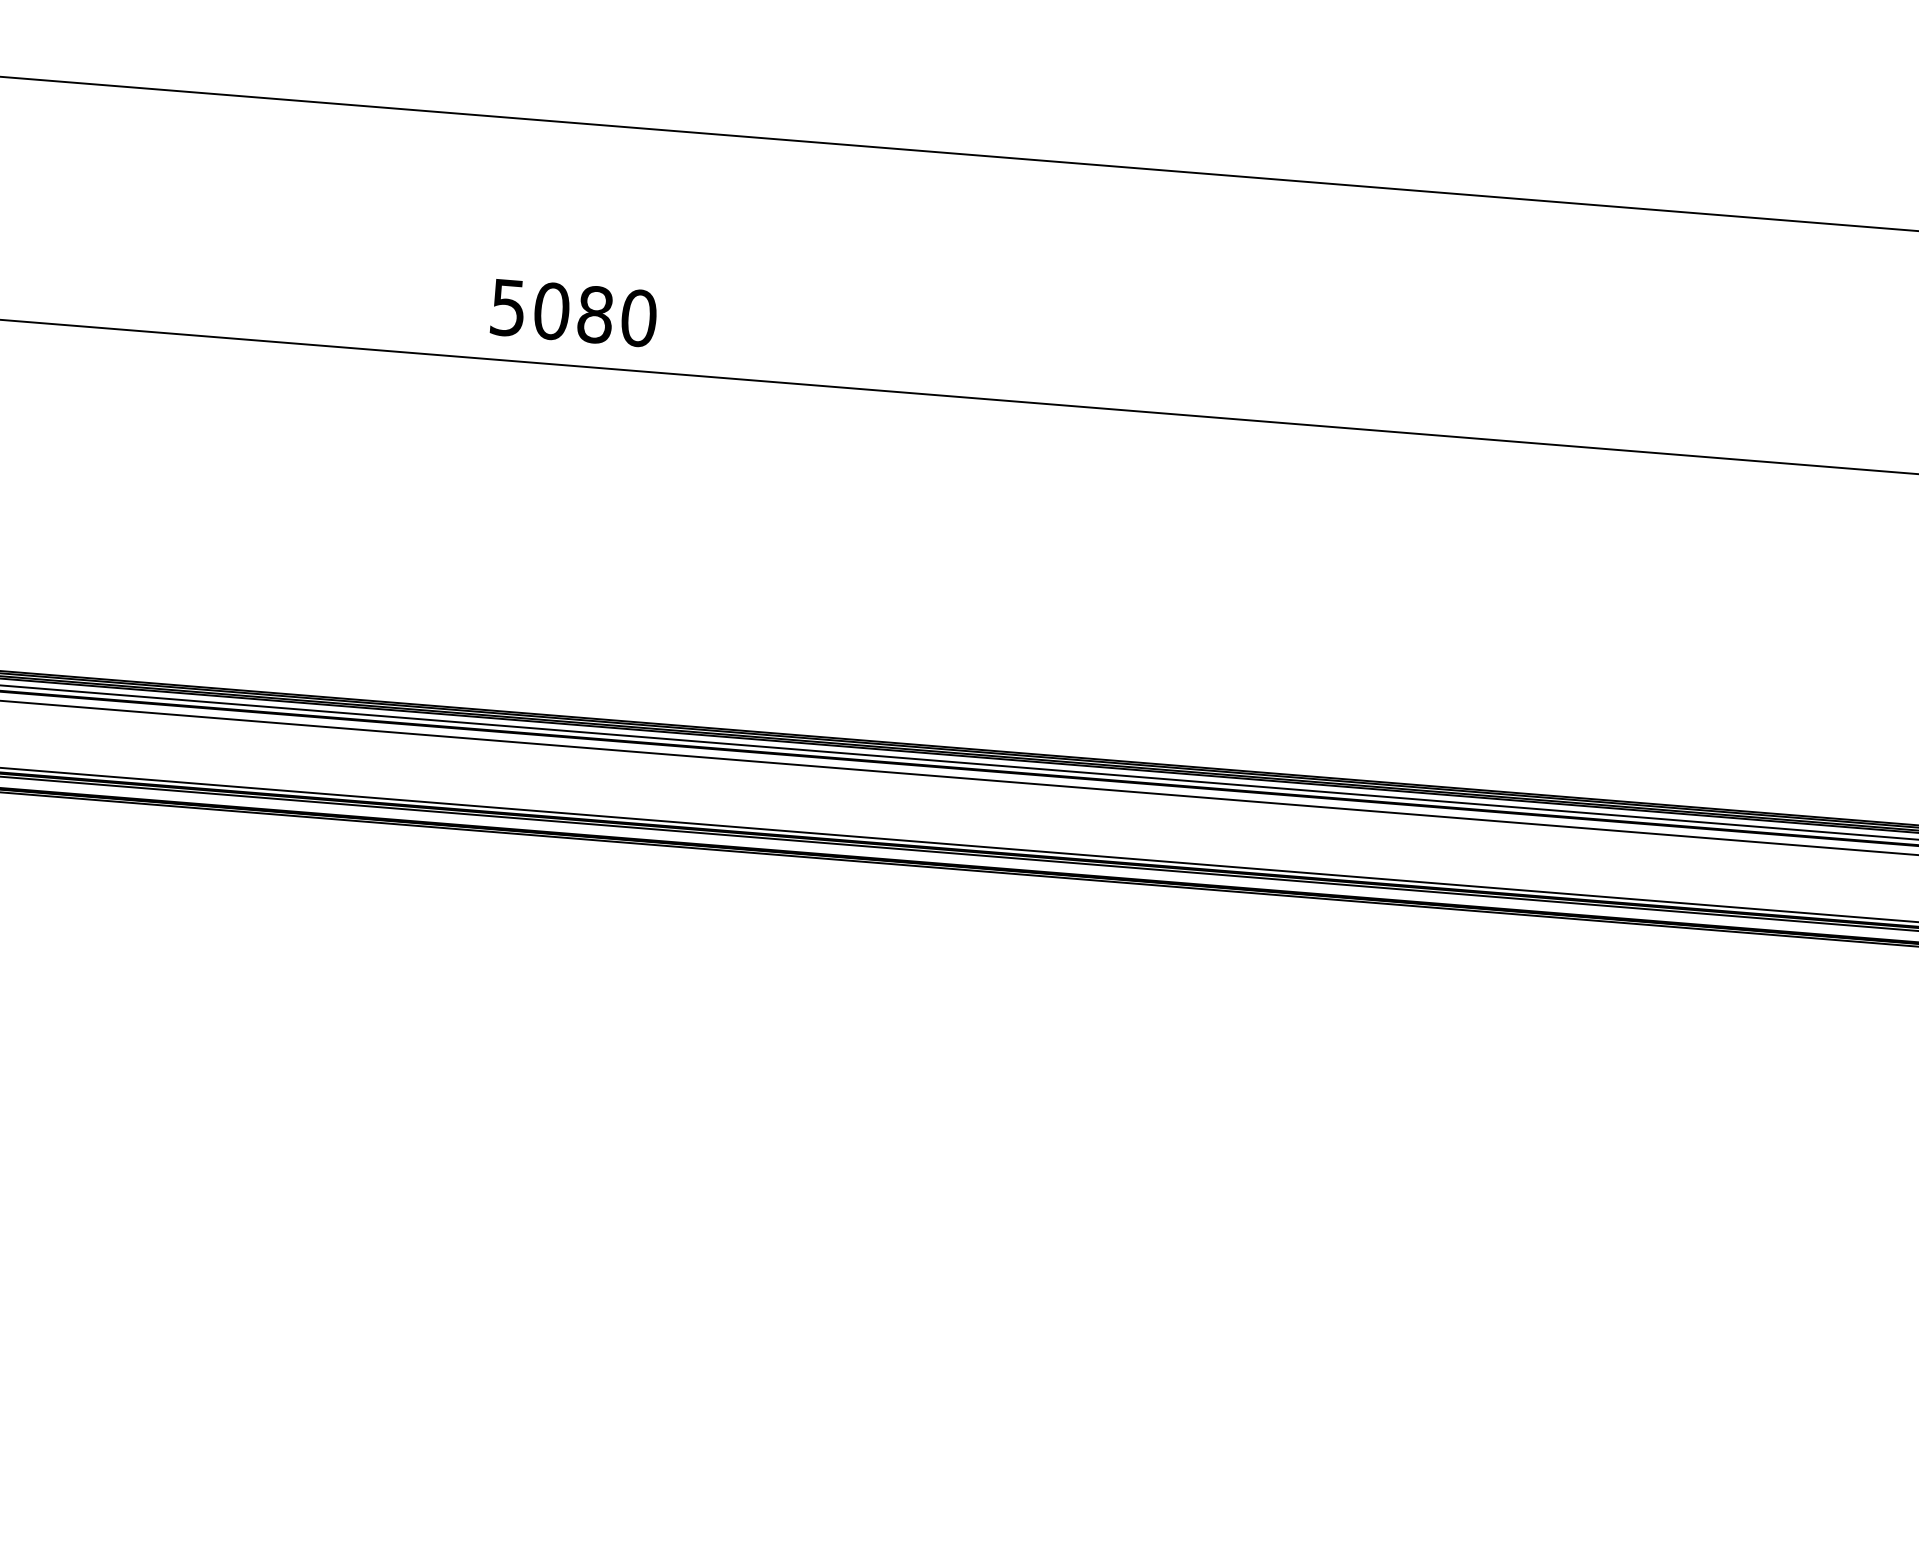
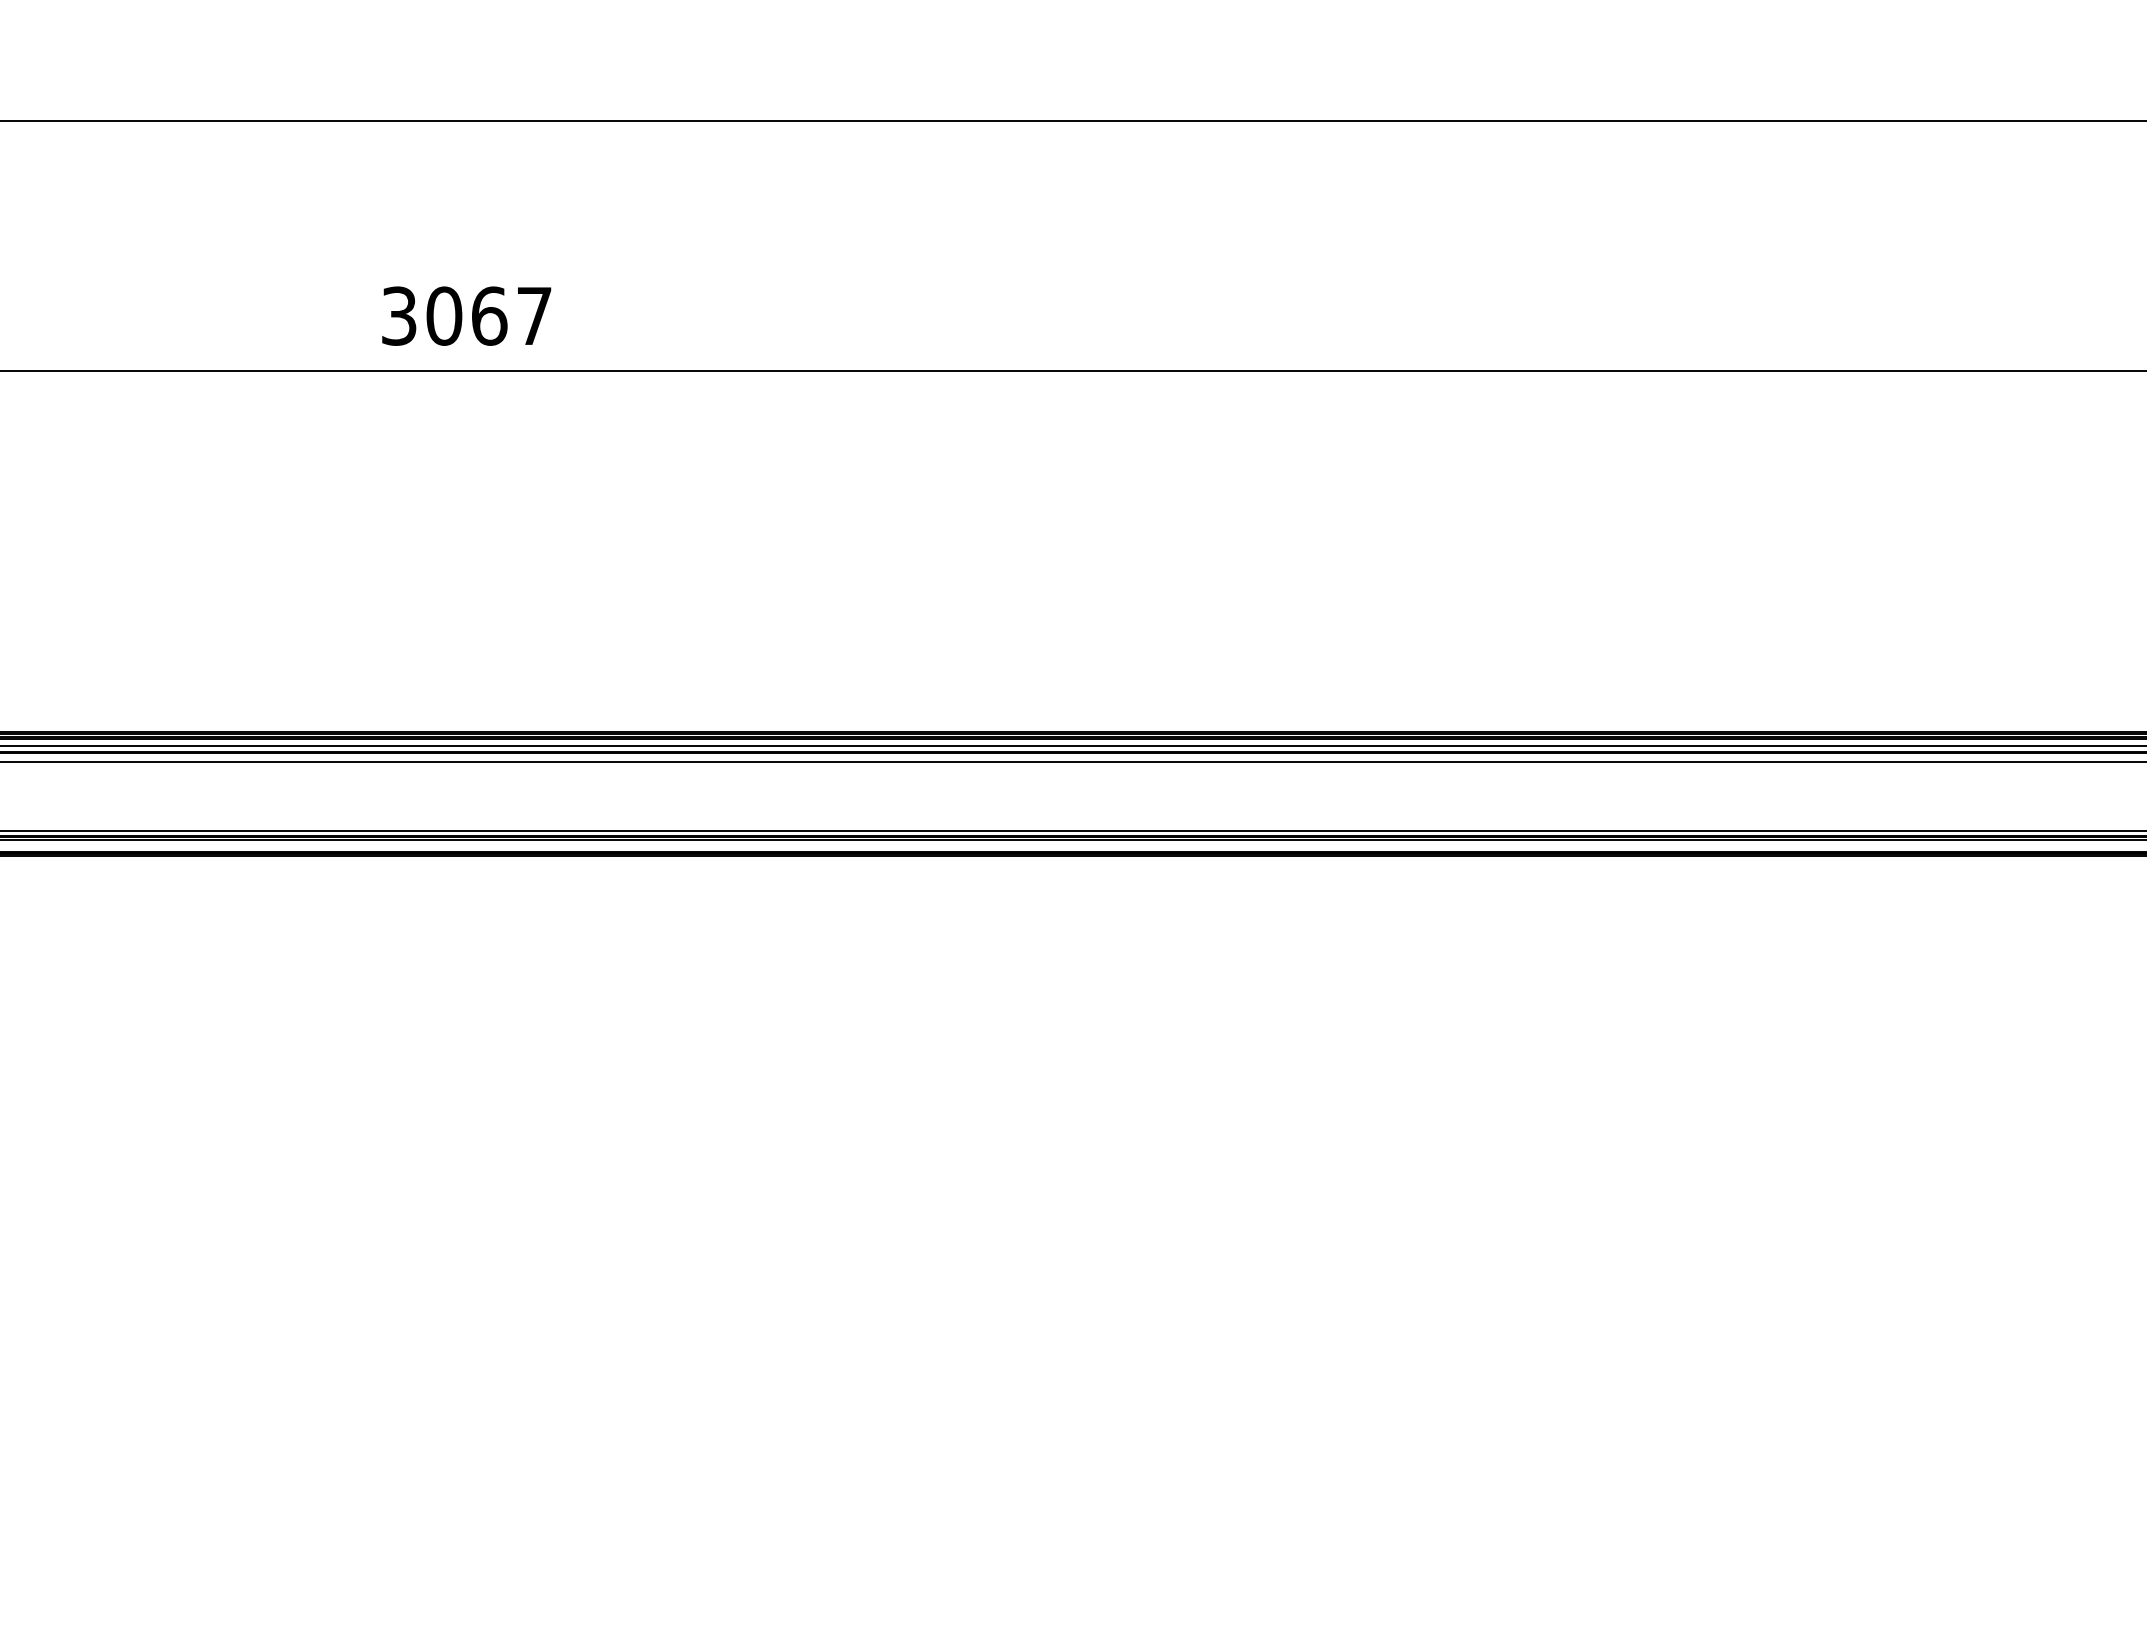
text: (574, 312) -> (467, 315), 5080 -> 3067

